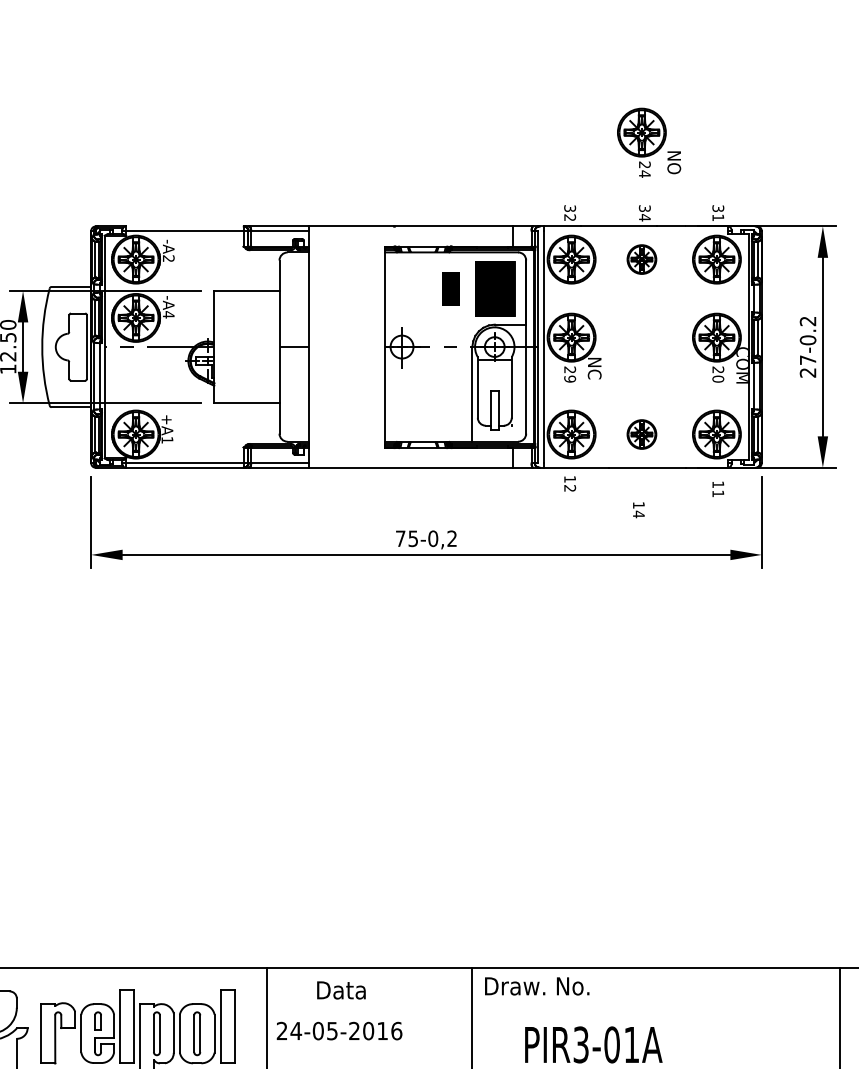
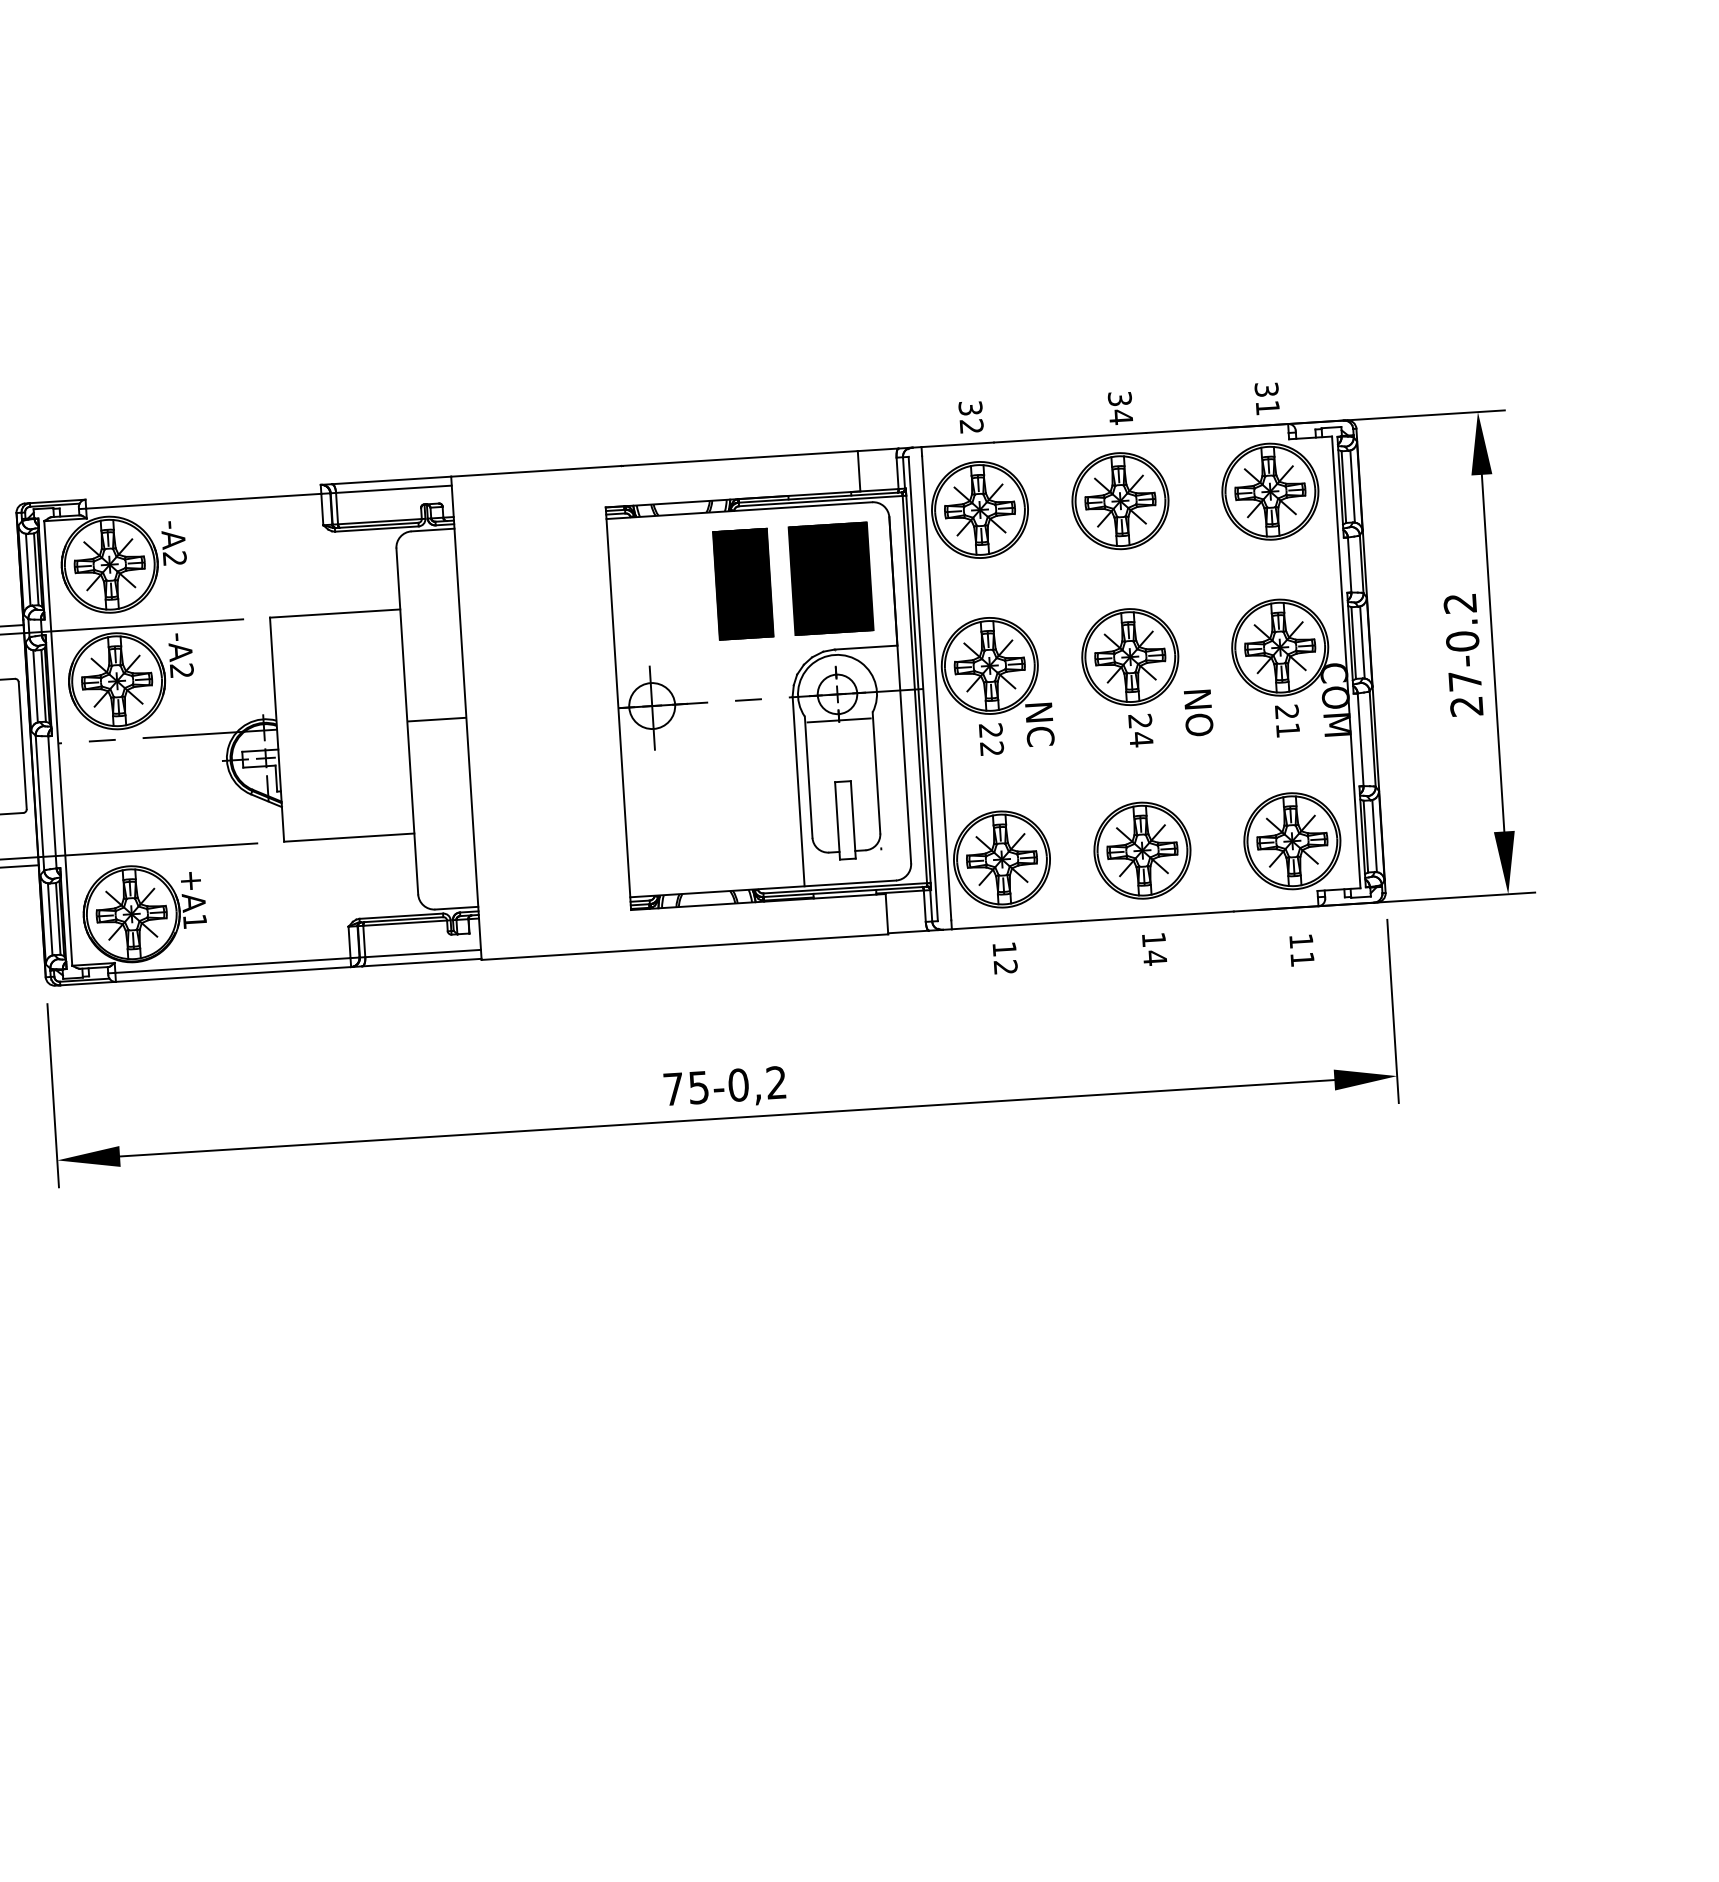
part: (649, 142) -> (1146, 675), moved
part: (641, 259) -> (1119, 500), size x1.67
part: (451, 288) -> (743, 582), size x1.67
text: (168, 314) -> (181, 670), -A4 -> -A2
text: (569, 378) -> (990, 747), 29 -> 22
text: (718, 378) -> (1288, 729), 20 -> 21
part: (641, 434) -> (1141, 850), size x1.67
text: (638, 510) -> (1153, 950), moved

